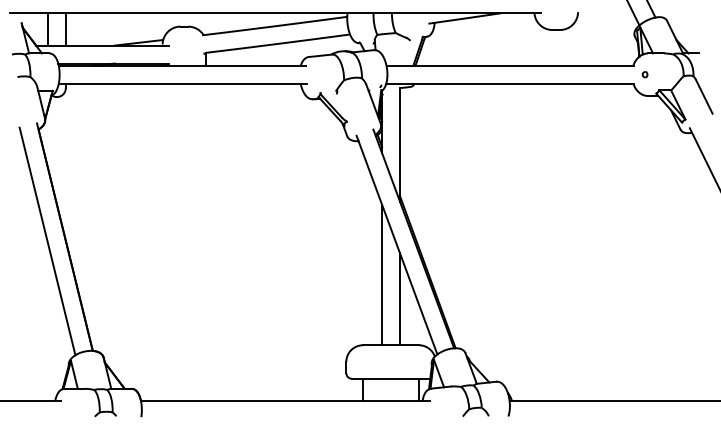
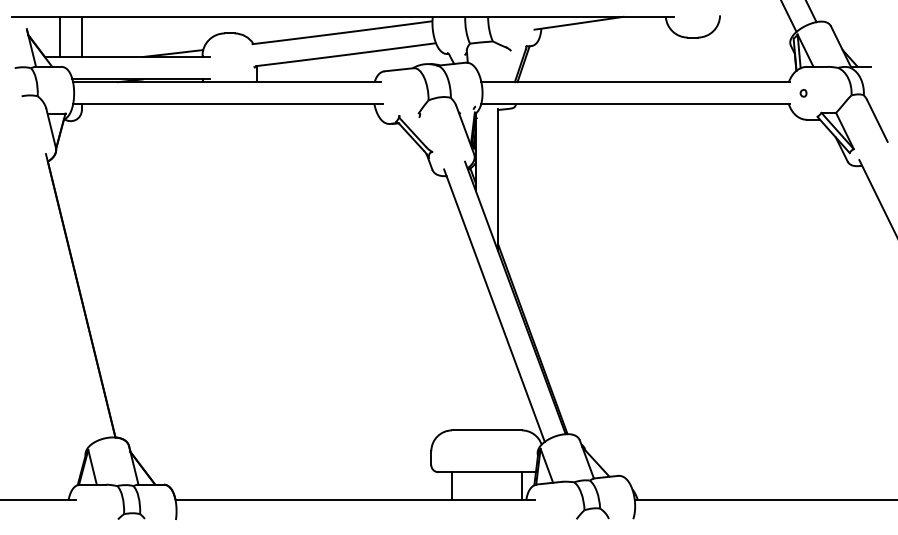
line: (47, 240) -> (58, 300), removed
line: (381, 274) -> (475, 342), removed
line: (400, 298) -> (498, 372), removed

